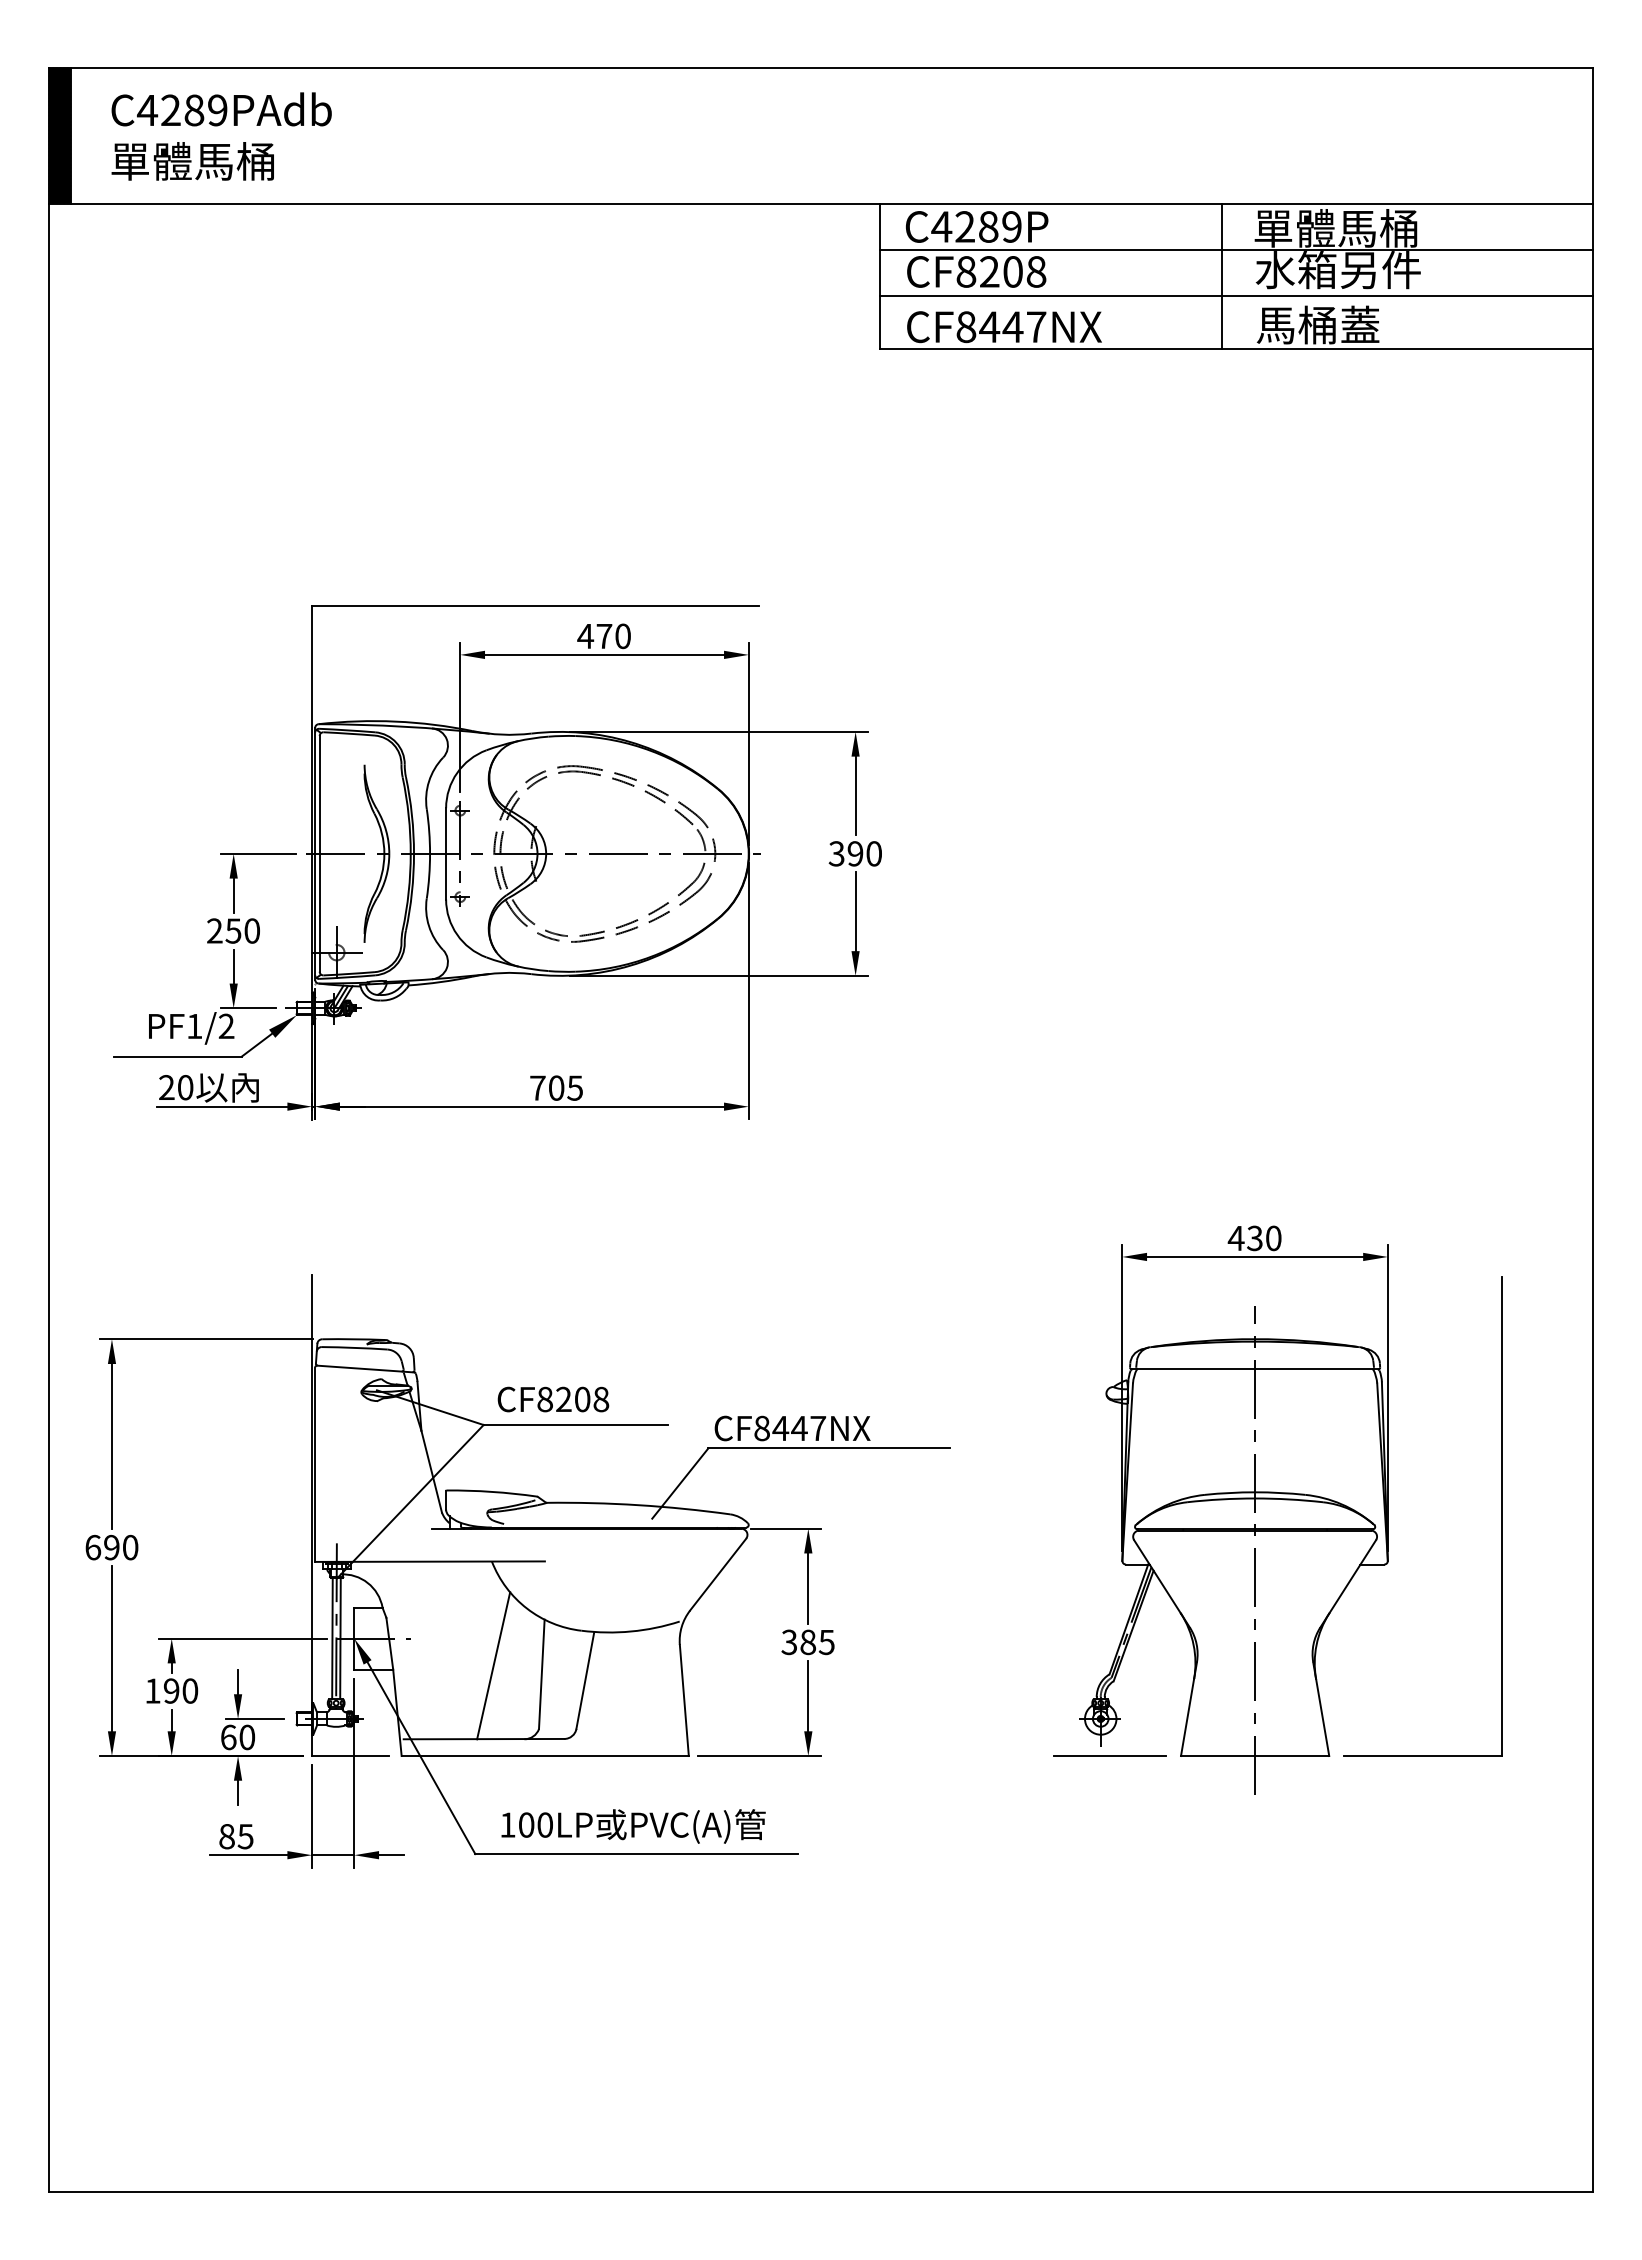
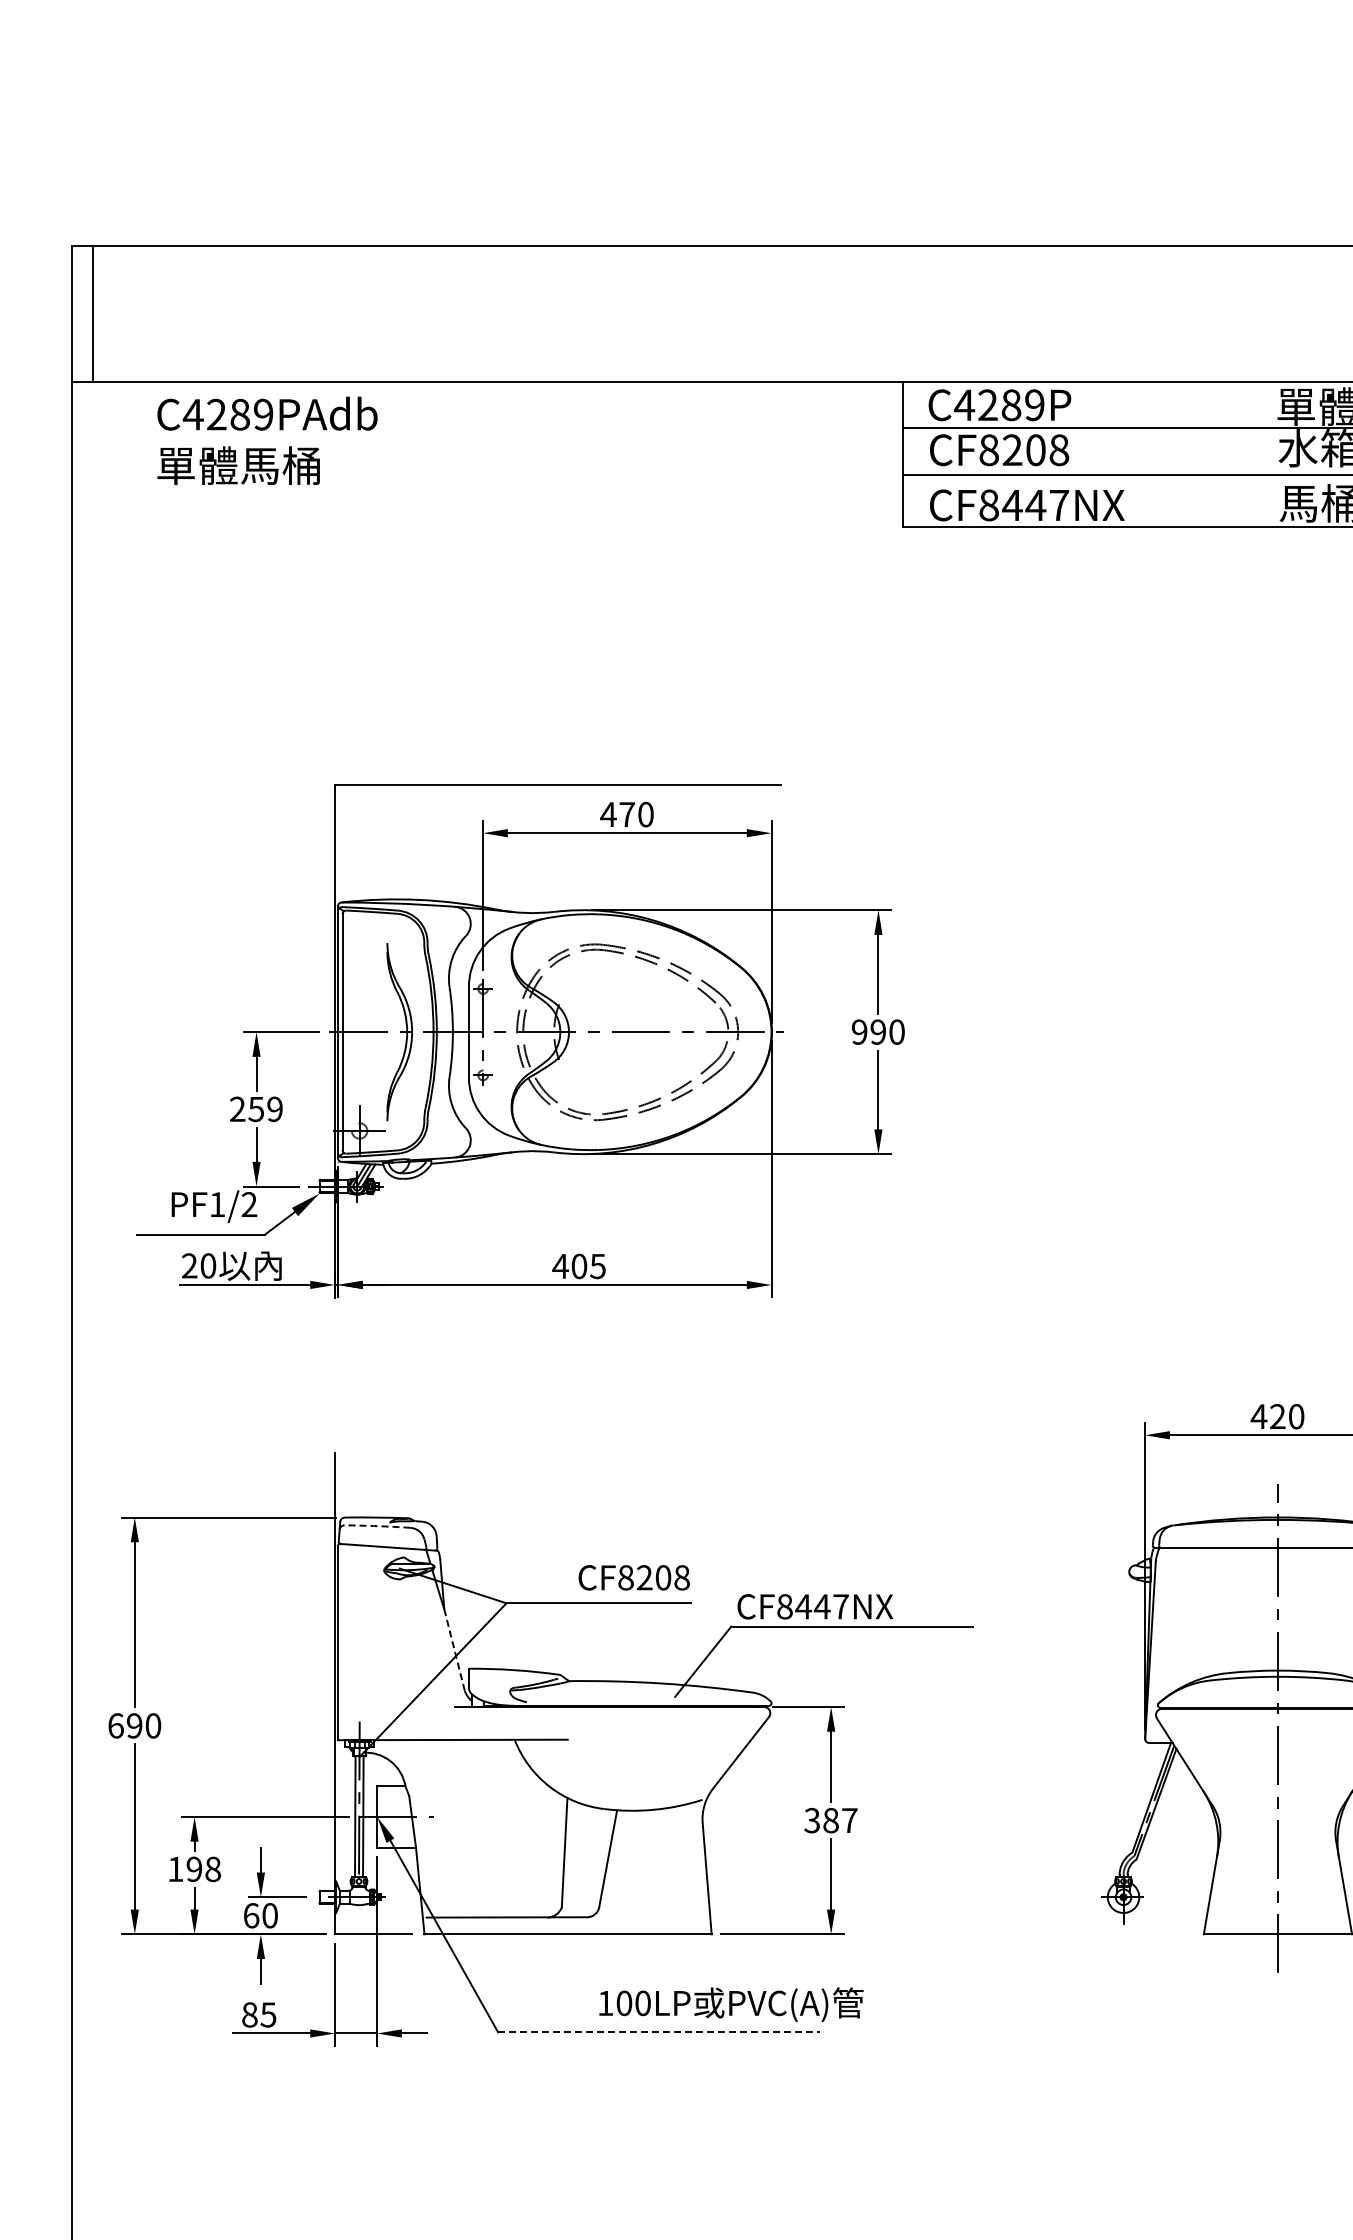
hatch: (59, 135) -> (82, 313), removed
text: (221, 136) -> (267, 440), moved
line: (1222, 275) -> (1245, 453), removed
text: (836, 853) -> (859, 1031), 390 -> 990
text: (251, 930) -> (274, 1108), 250 -> 259
text: (537, 1087) -> (560, 1265), 705 -> 405
text: (1254, 1238) -> (1277, 1416), 430 -> 420
arc: (354, 1347) -> (377, 1525), solid -> dashed
text: (553, 1399) -> (634, 1577), moved
line: (431, 1472) -> (454, 1650), solid -> dashed
text: (826, 1642) -> (849, 1820), 385 -> 387
line: (493, 1665) -> (516, 1843), removed
text: (190, 1691) -> (213, 1869), 190 -> 198
line: (1109, 1756) -> (1132, 1934), removed
text: (633, 1826) -> (731, 2004), moved
line: (636, 1854) -> (659, 2032), solid -> dashed

